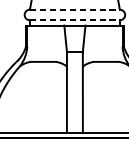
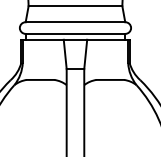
line: (74, 9) -> (75, 22), dashed -> solid
line: (74, 19) -> (75, 33), dashed -> solid

